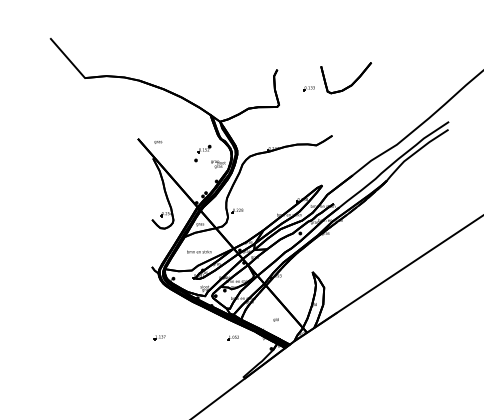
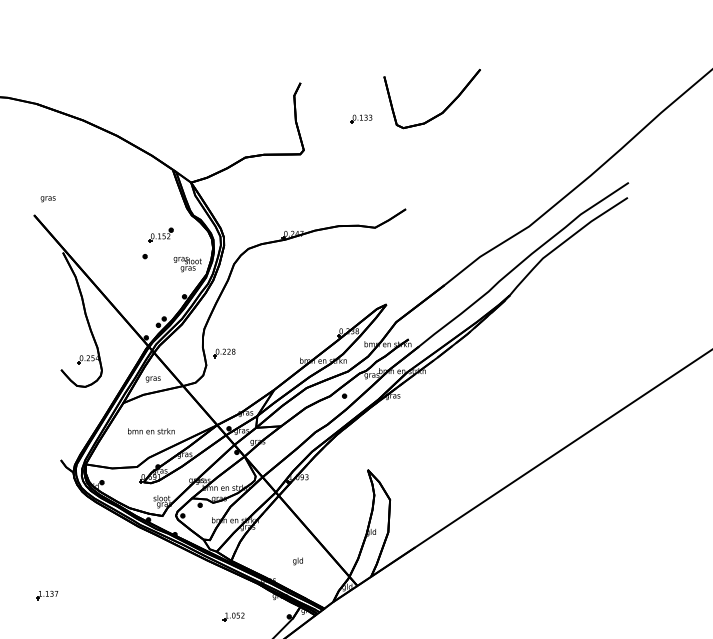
text: (158, 142) -> (48, 199), moved
part: (159, 337) -> (46, 594), moved
part: (232, 337) -> (232, 616), moved

